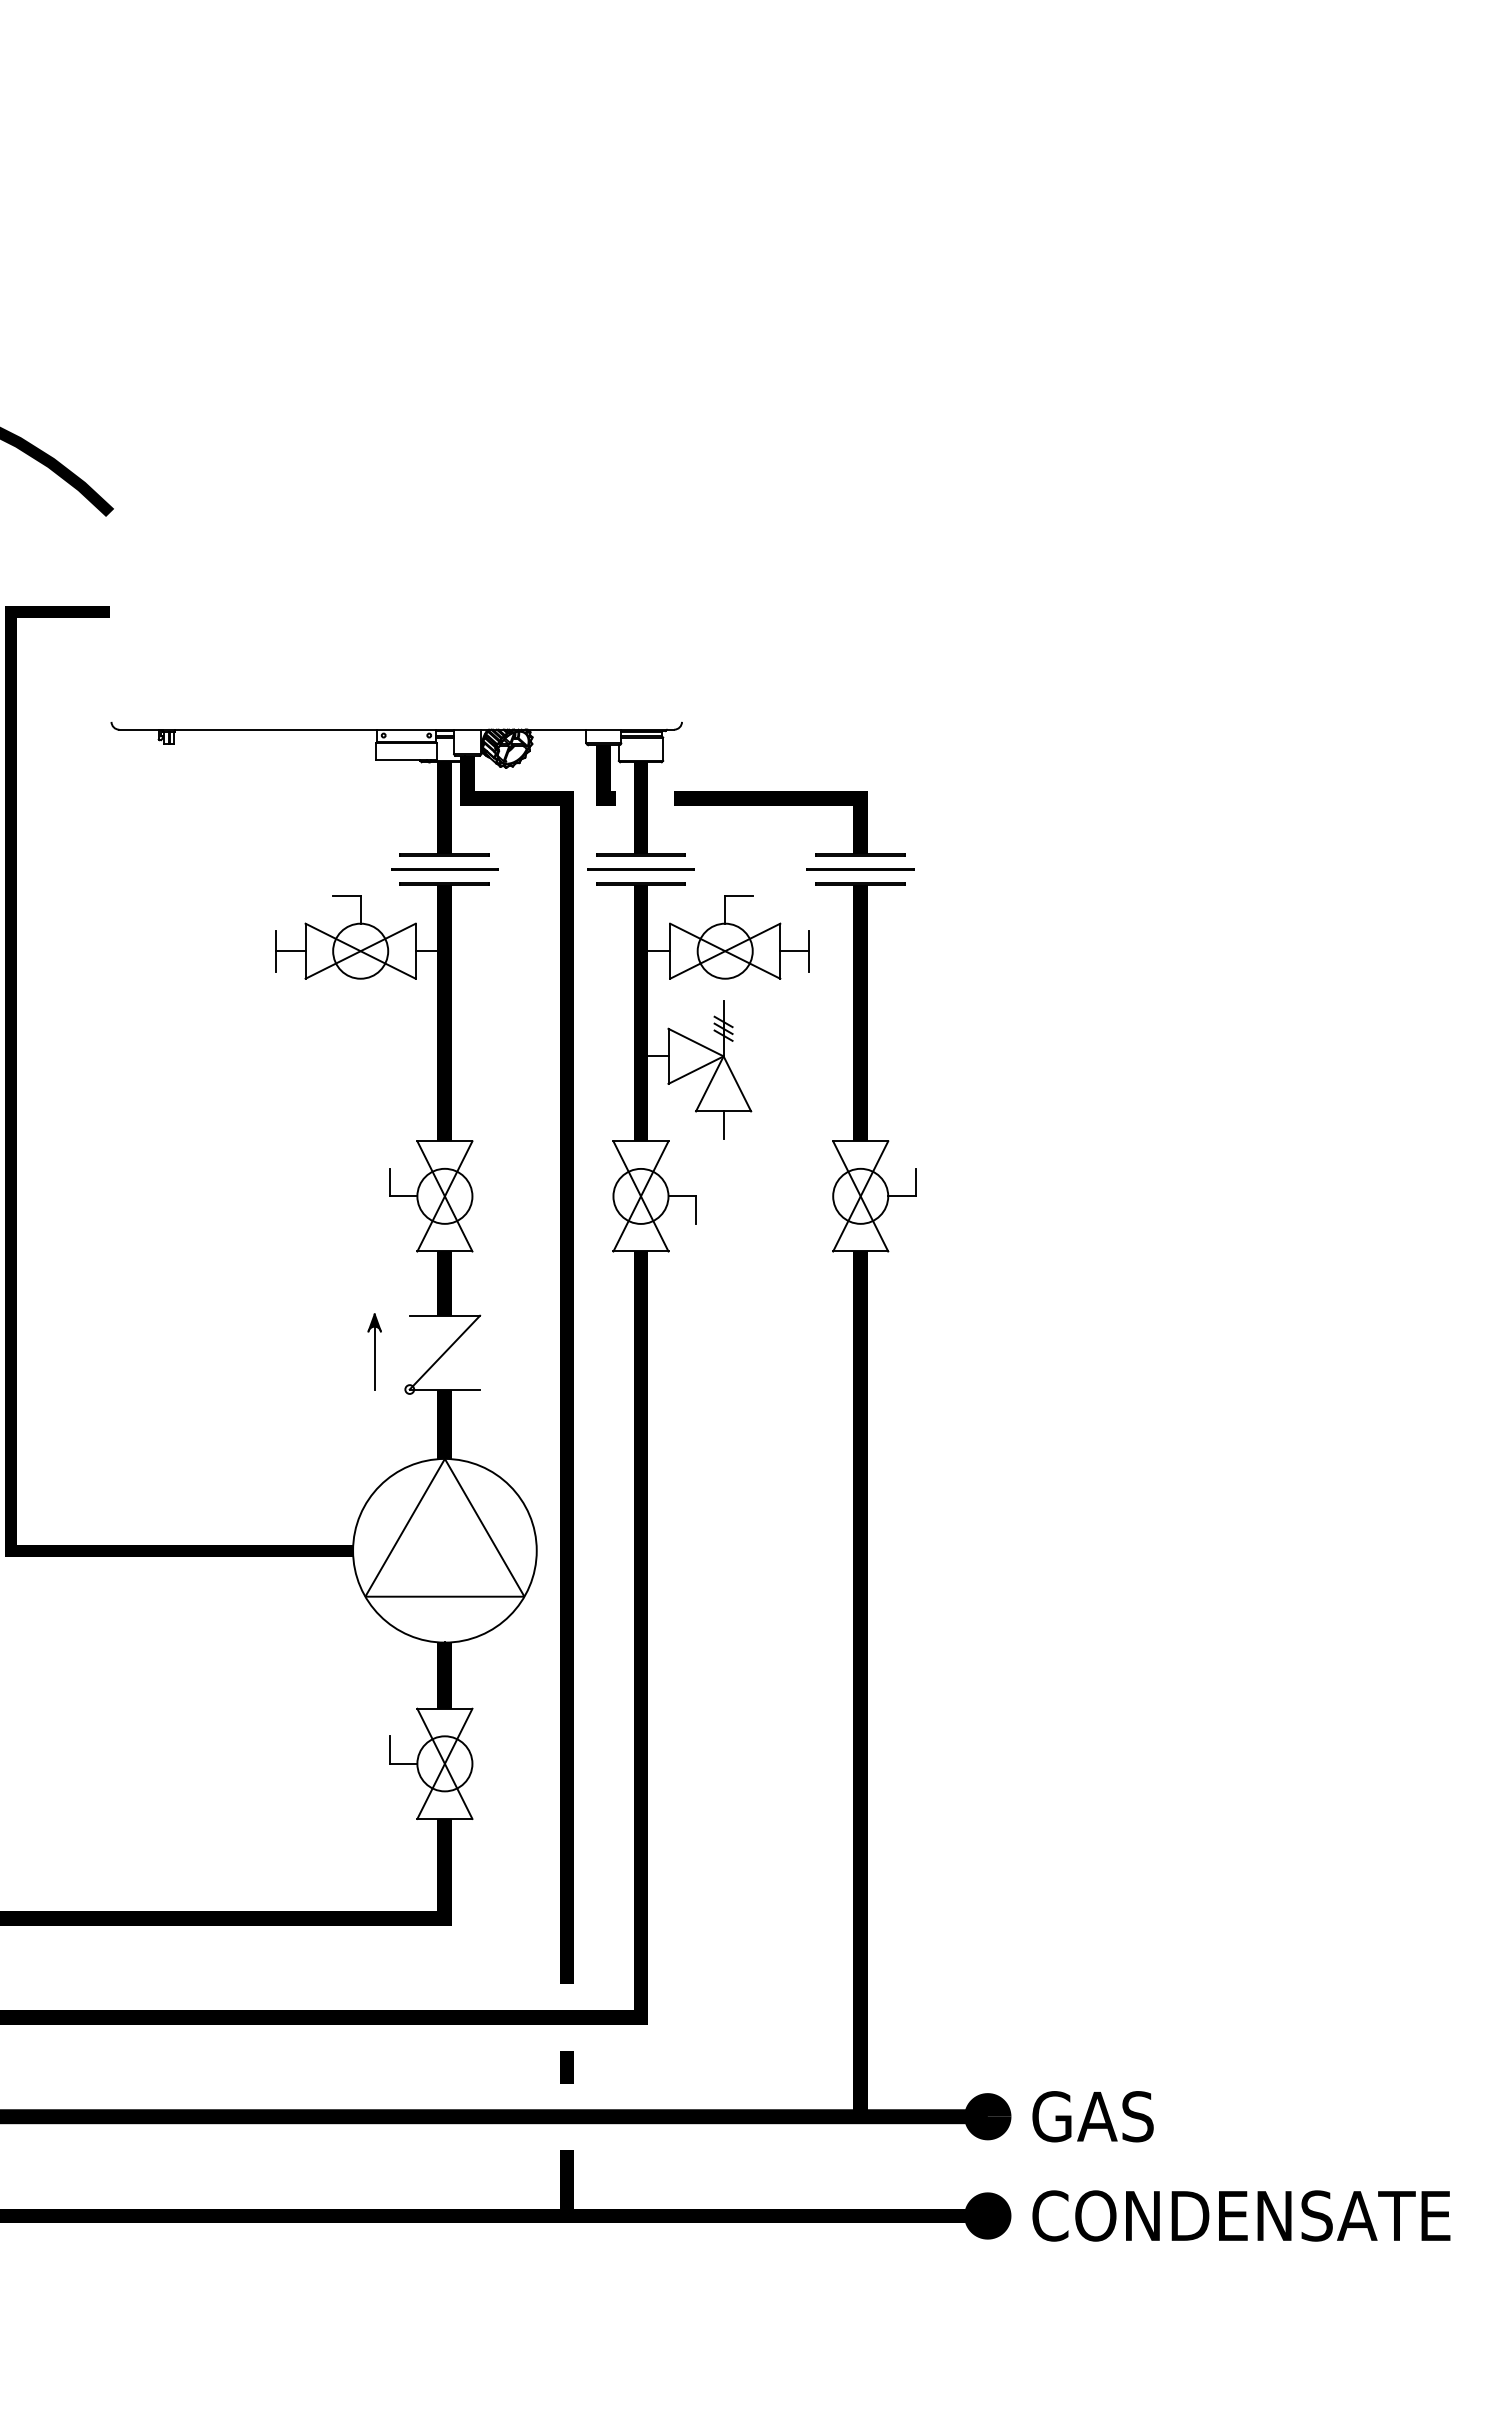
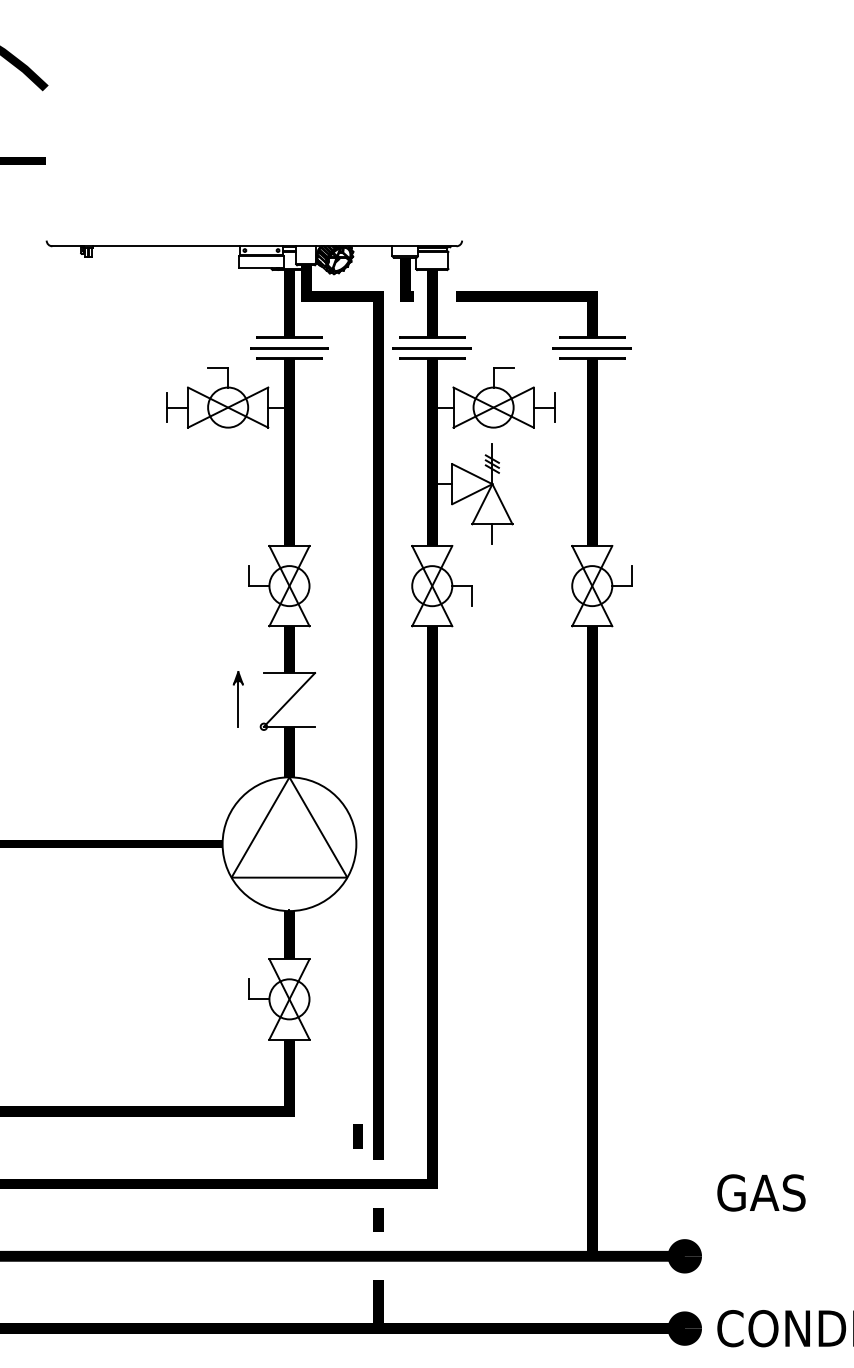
line: (538, 1952) -> (357, 1136), added
text: (1092, 2116) -> (761, 1192), moved

